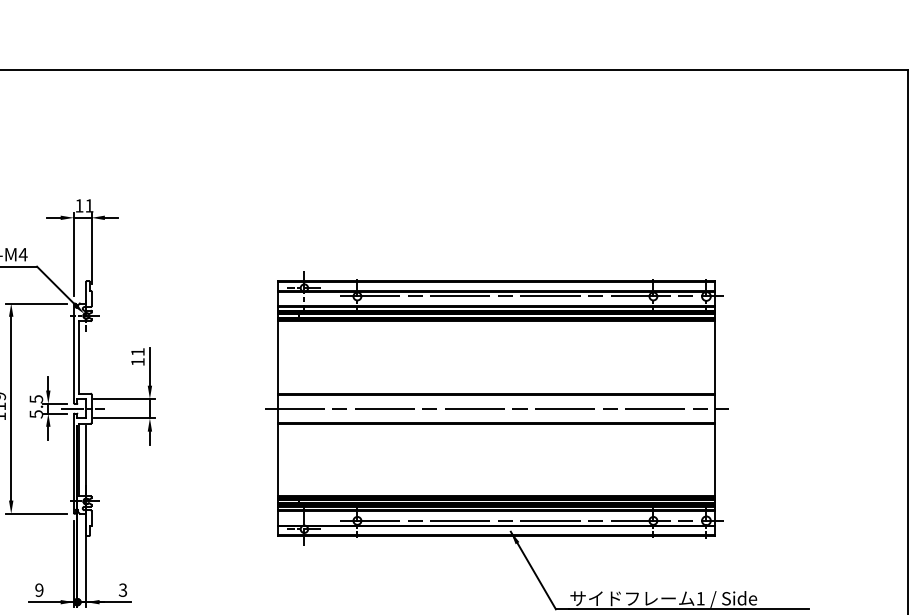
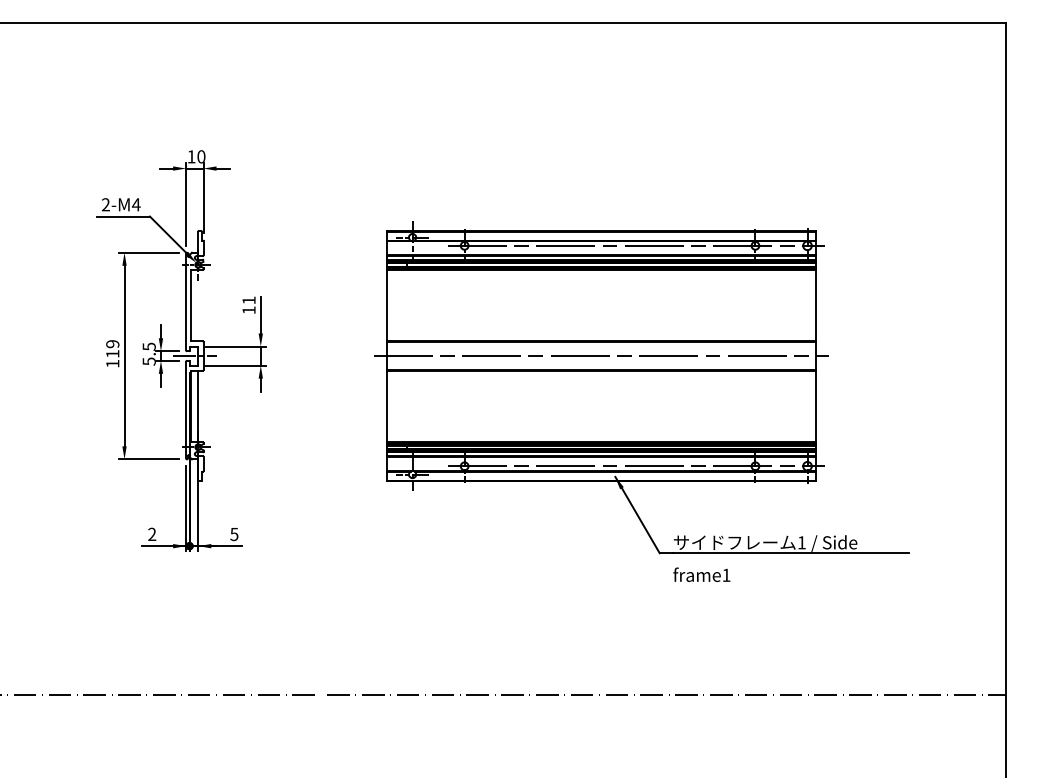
text: (89, 205) -> (201, 156), 11 -> 10
text: (123, 589) -> (234, 533), 3 -> 5
text: (39, 590) -> (152, 534), 9 -> 2

